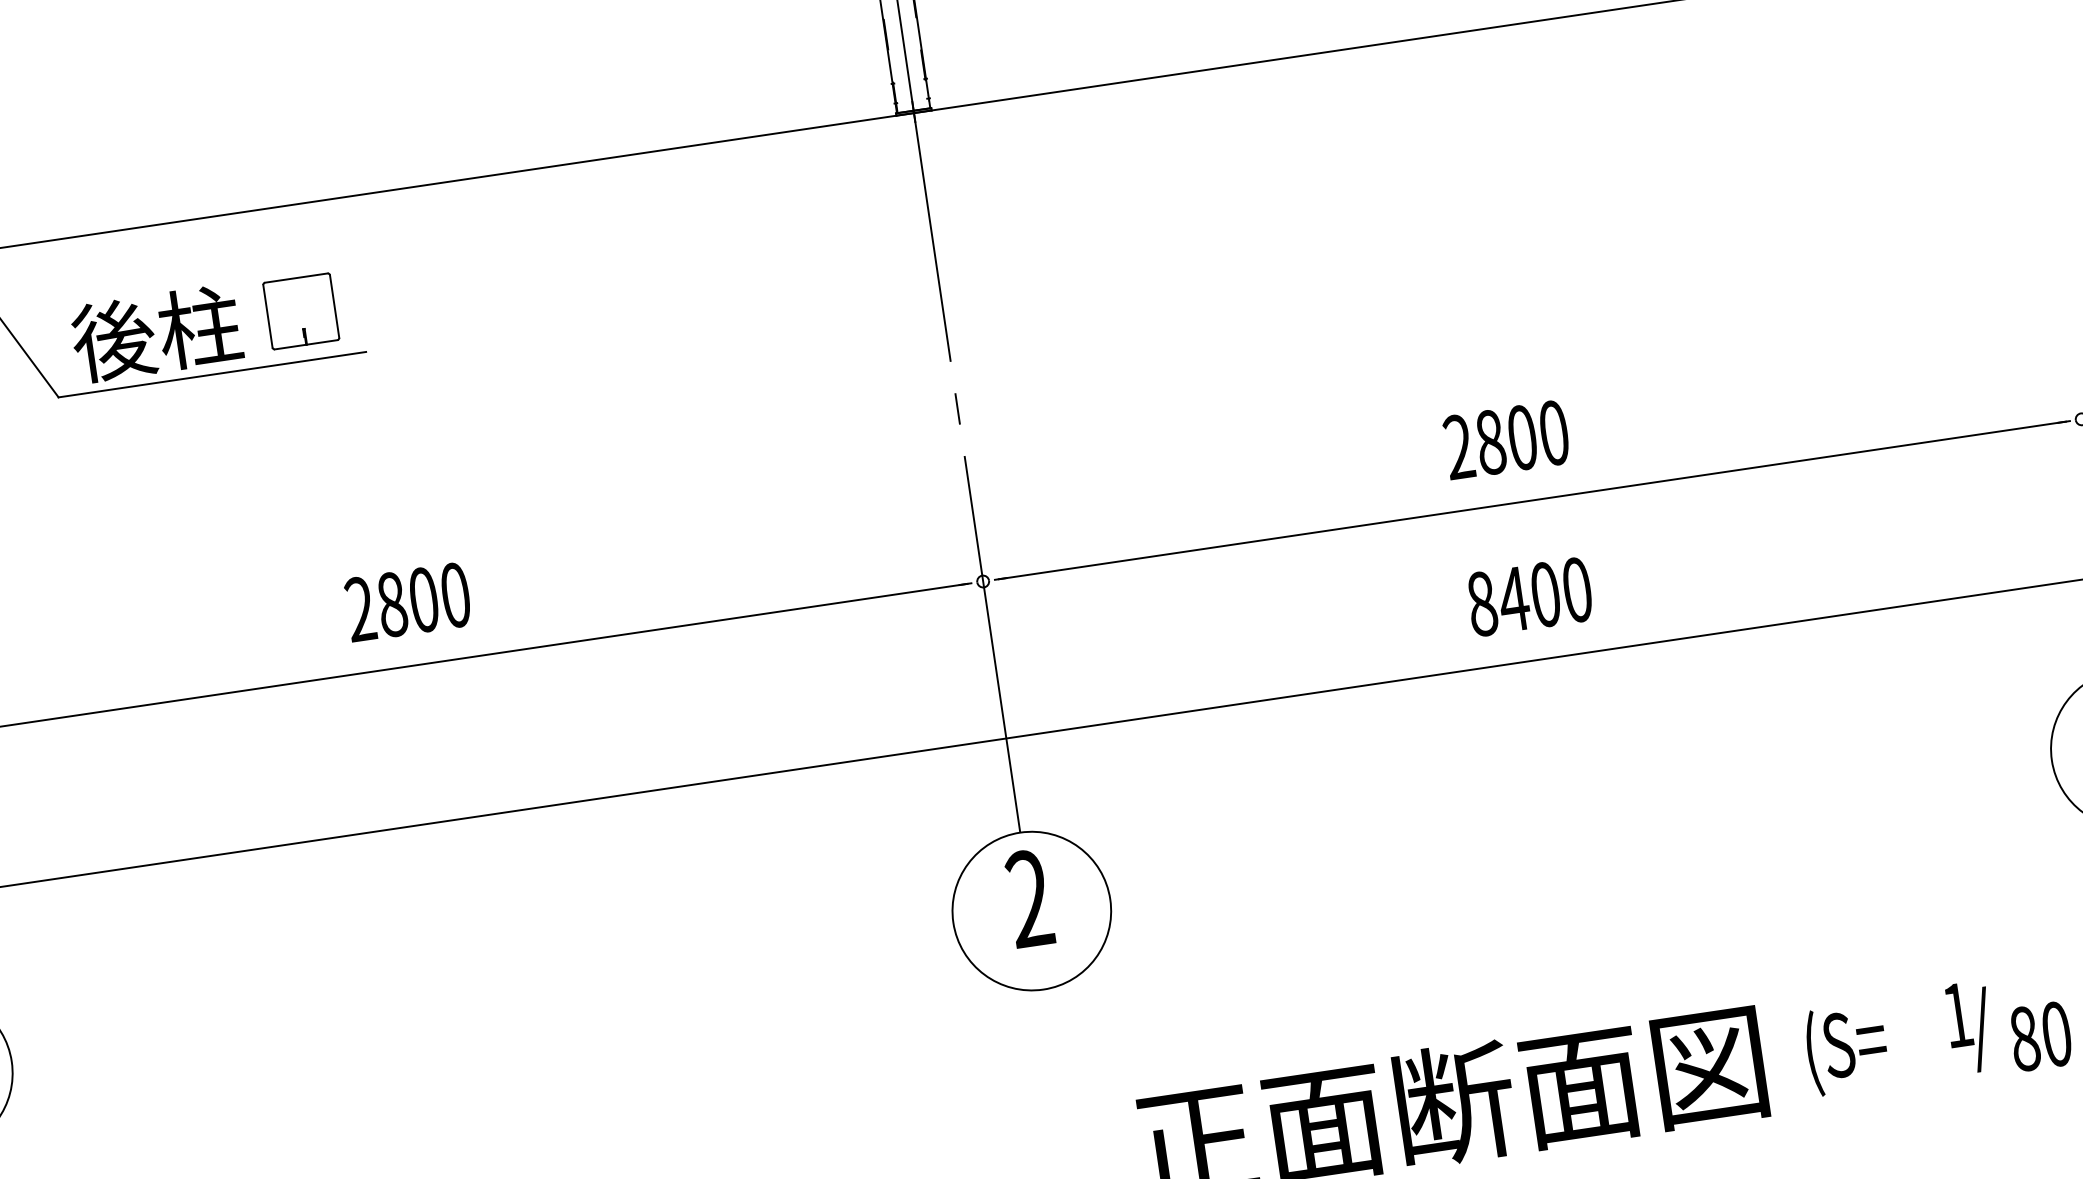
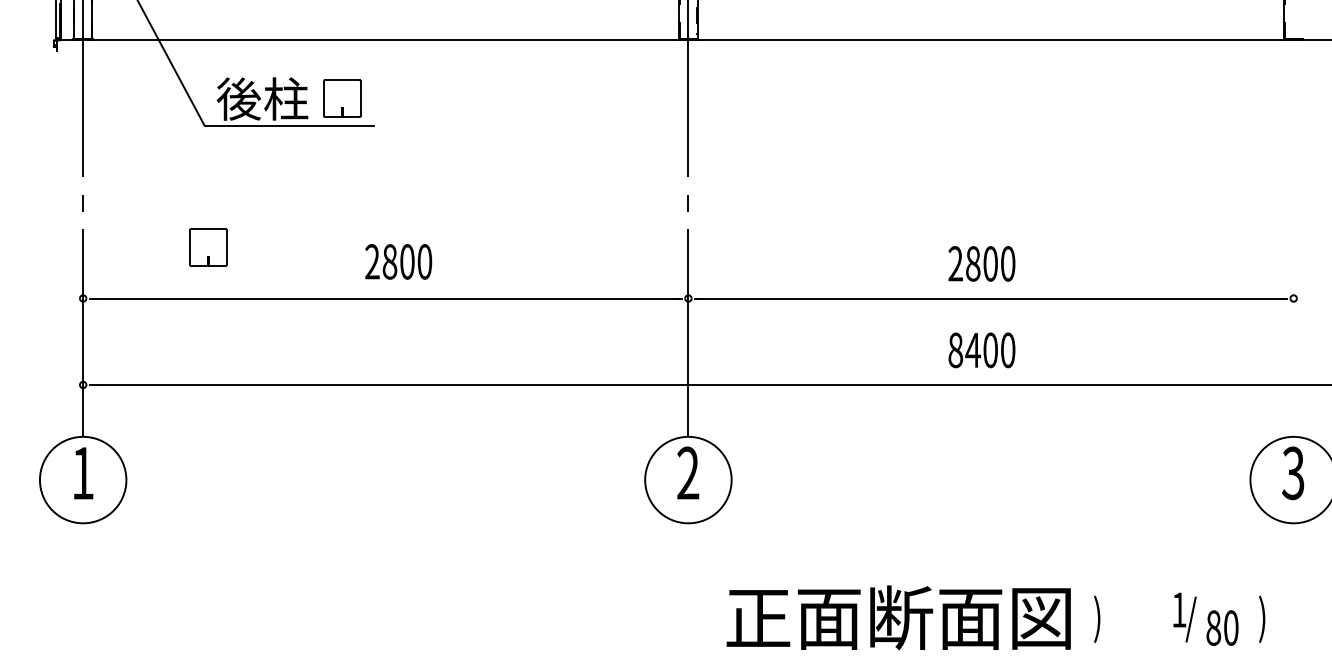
text: (407, 601) -> (398, 261), moved
part: (98, 617) -> (208, 247), added
text: (1846, 1049) -> (1116, 619), (S= -> )

